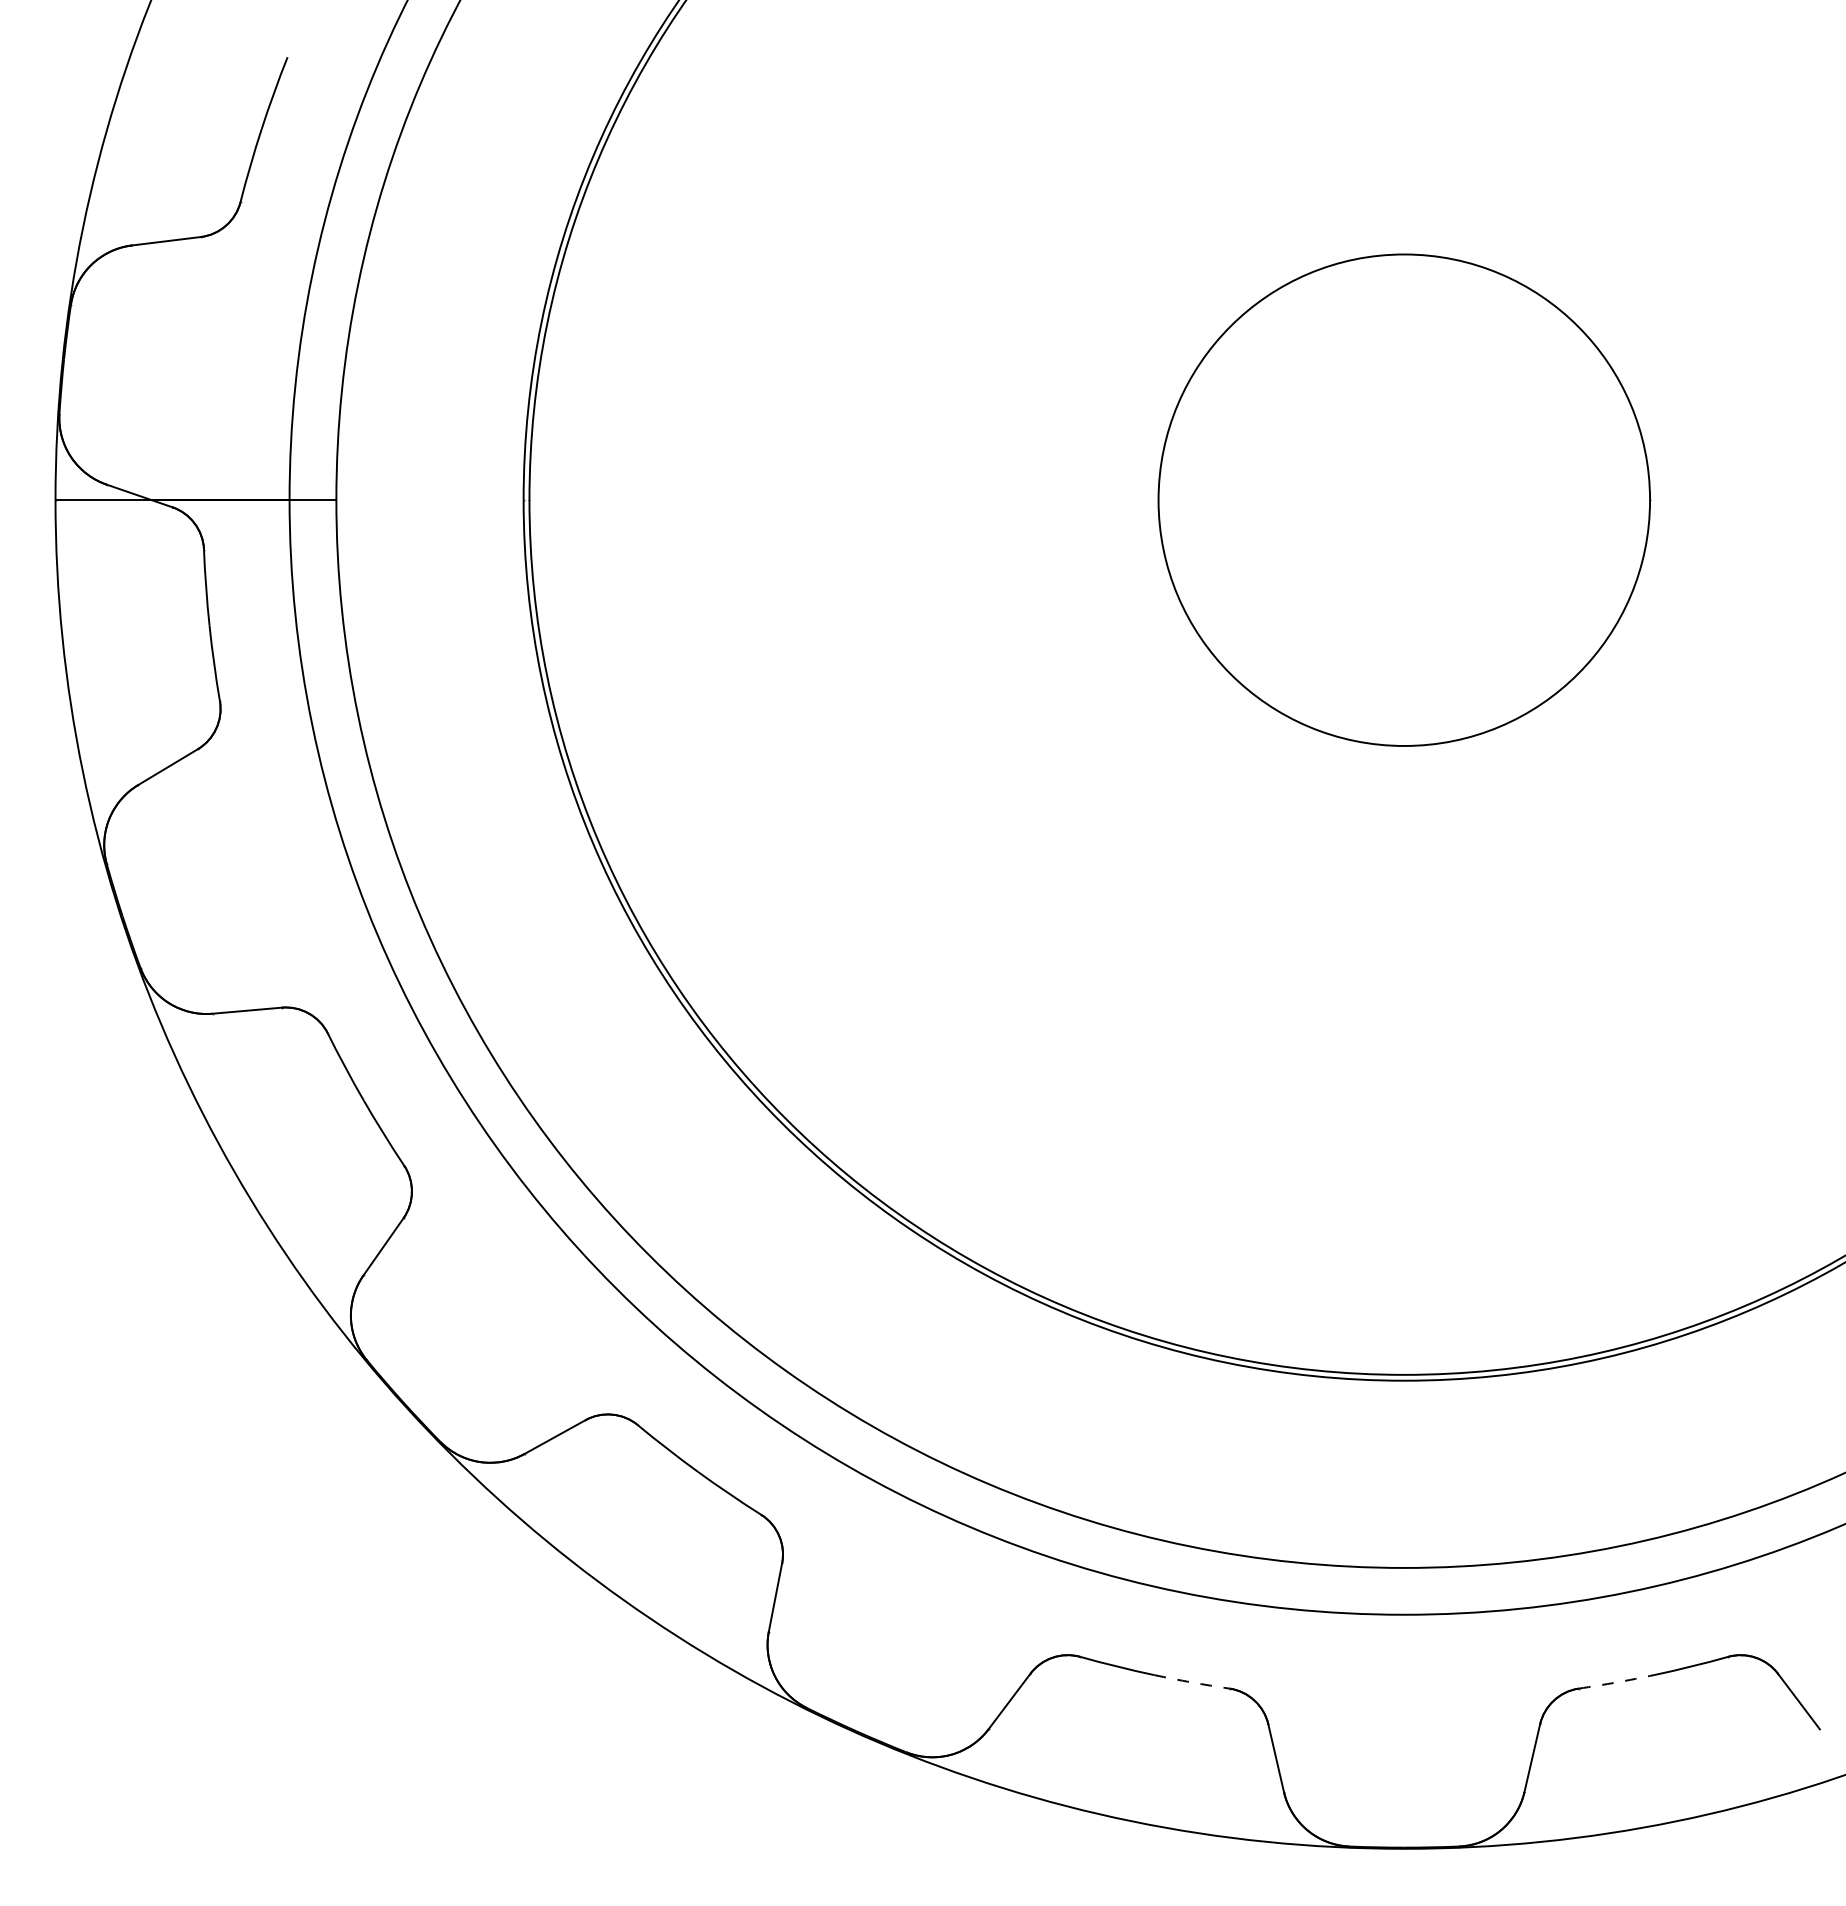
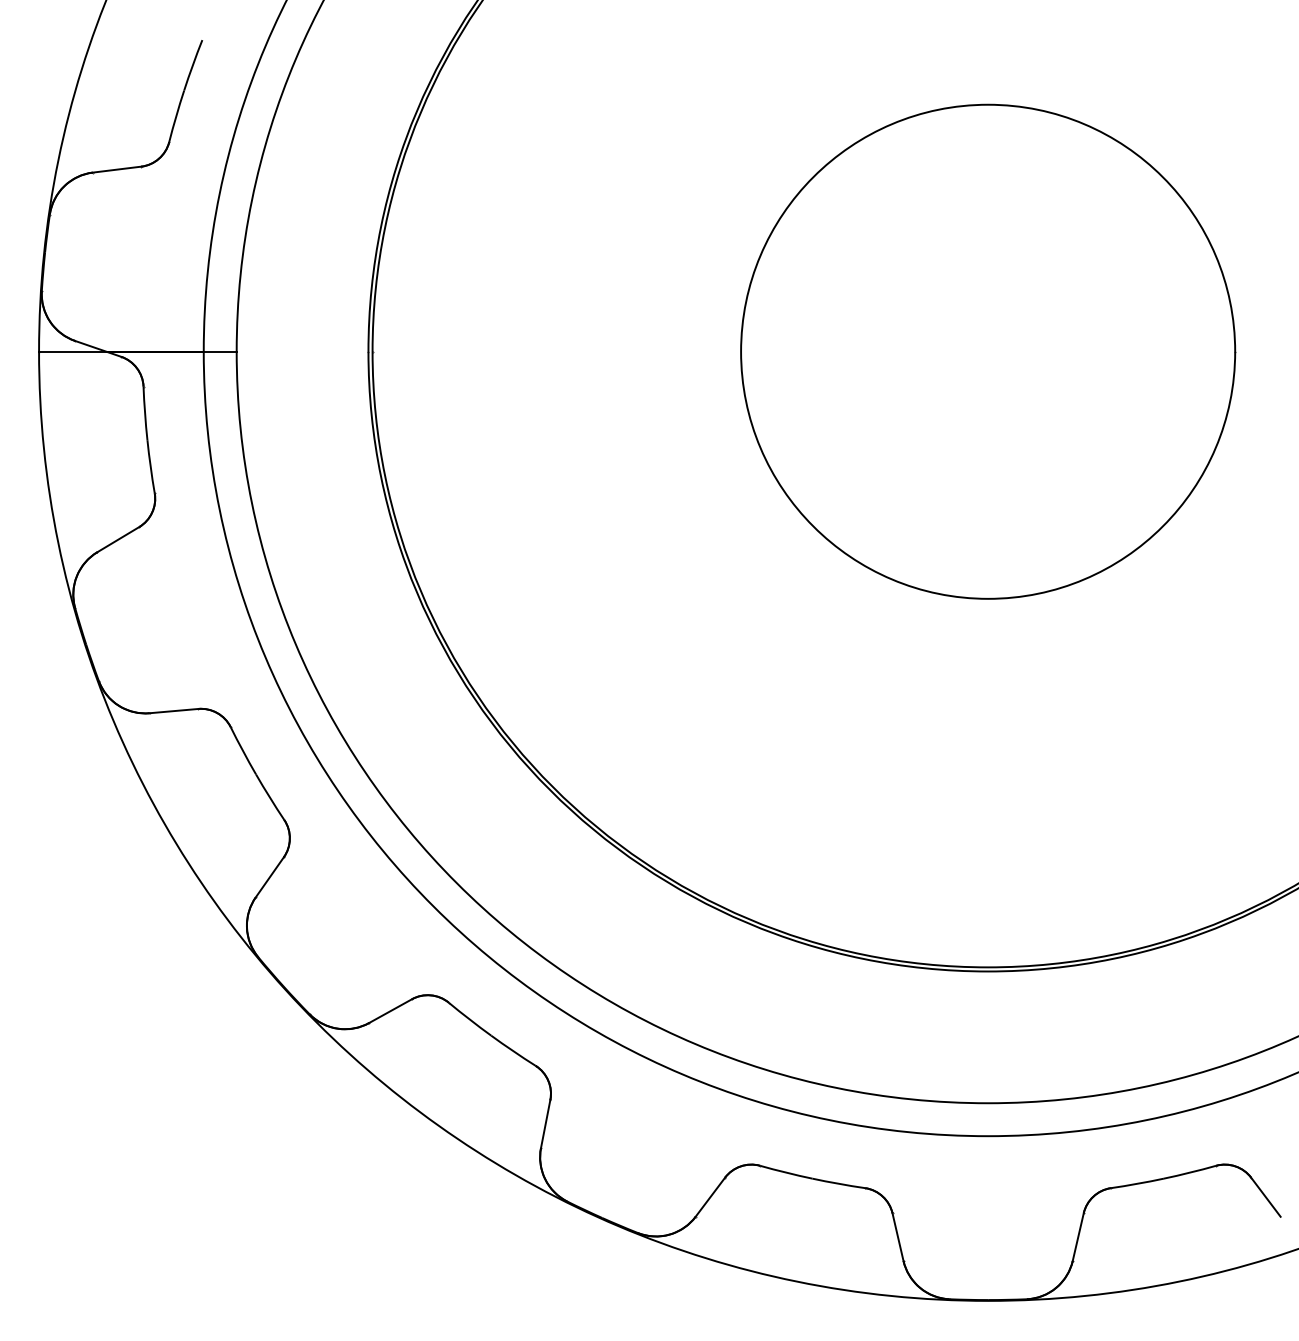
circle: (1404, 500) -> (988, 352), size x1.43
arc: (1191, 1682) -> (838, 1183), dashed -> solid
arc: (1616, 1682) -> (1137, 1183), dashed -> solid

